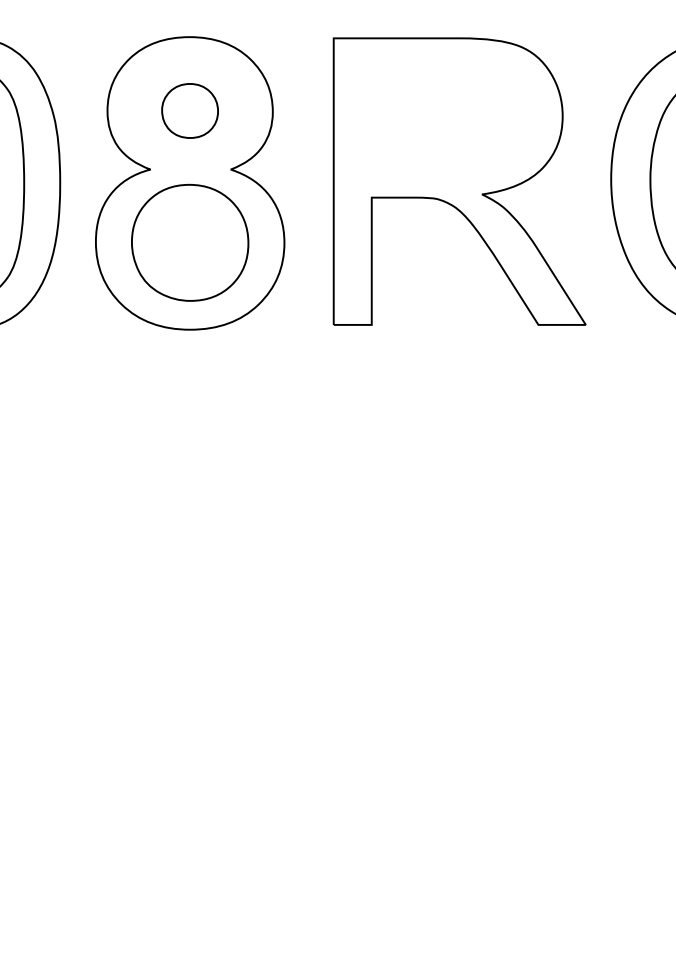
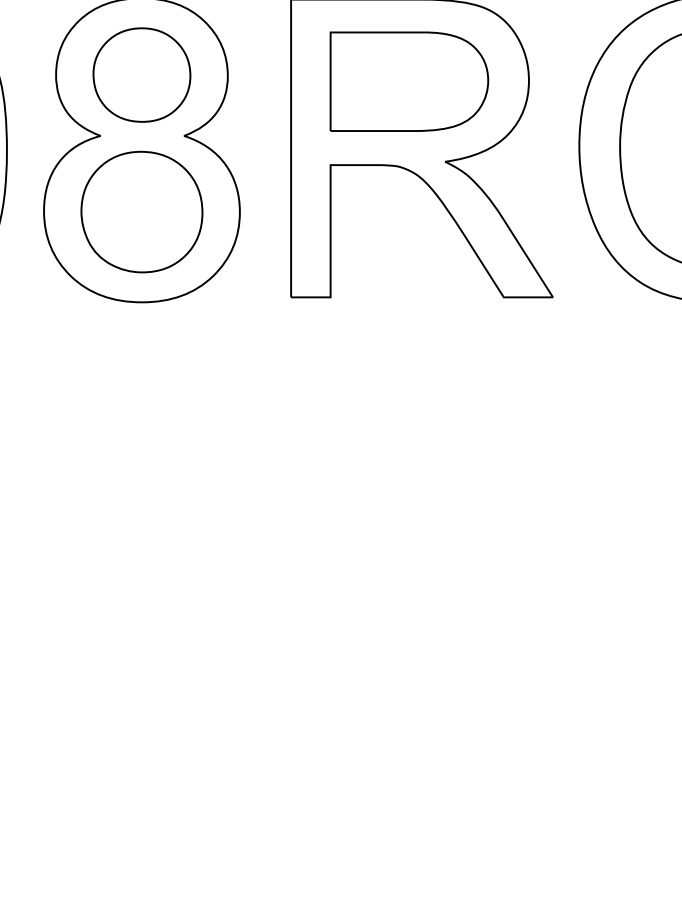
part: (189, 110) -> (141, 74), size x1.67
part: (447, 117) -> (409, 81), added

